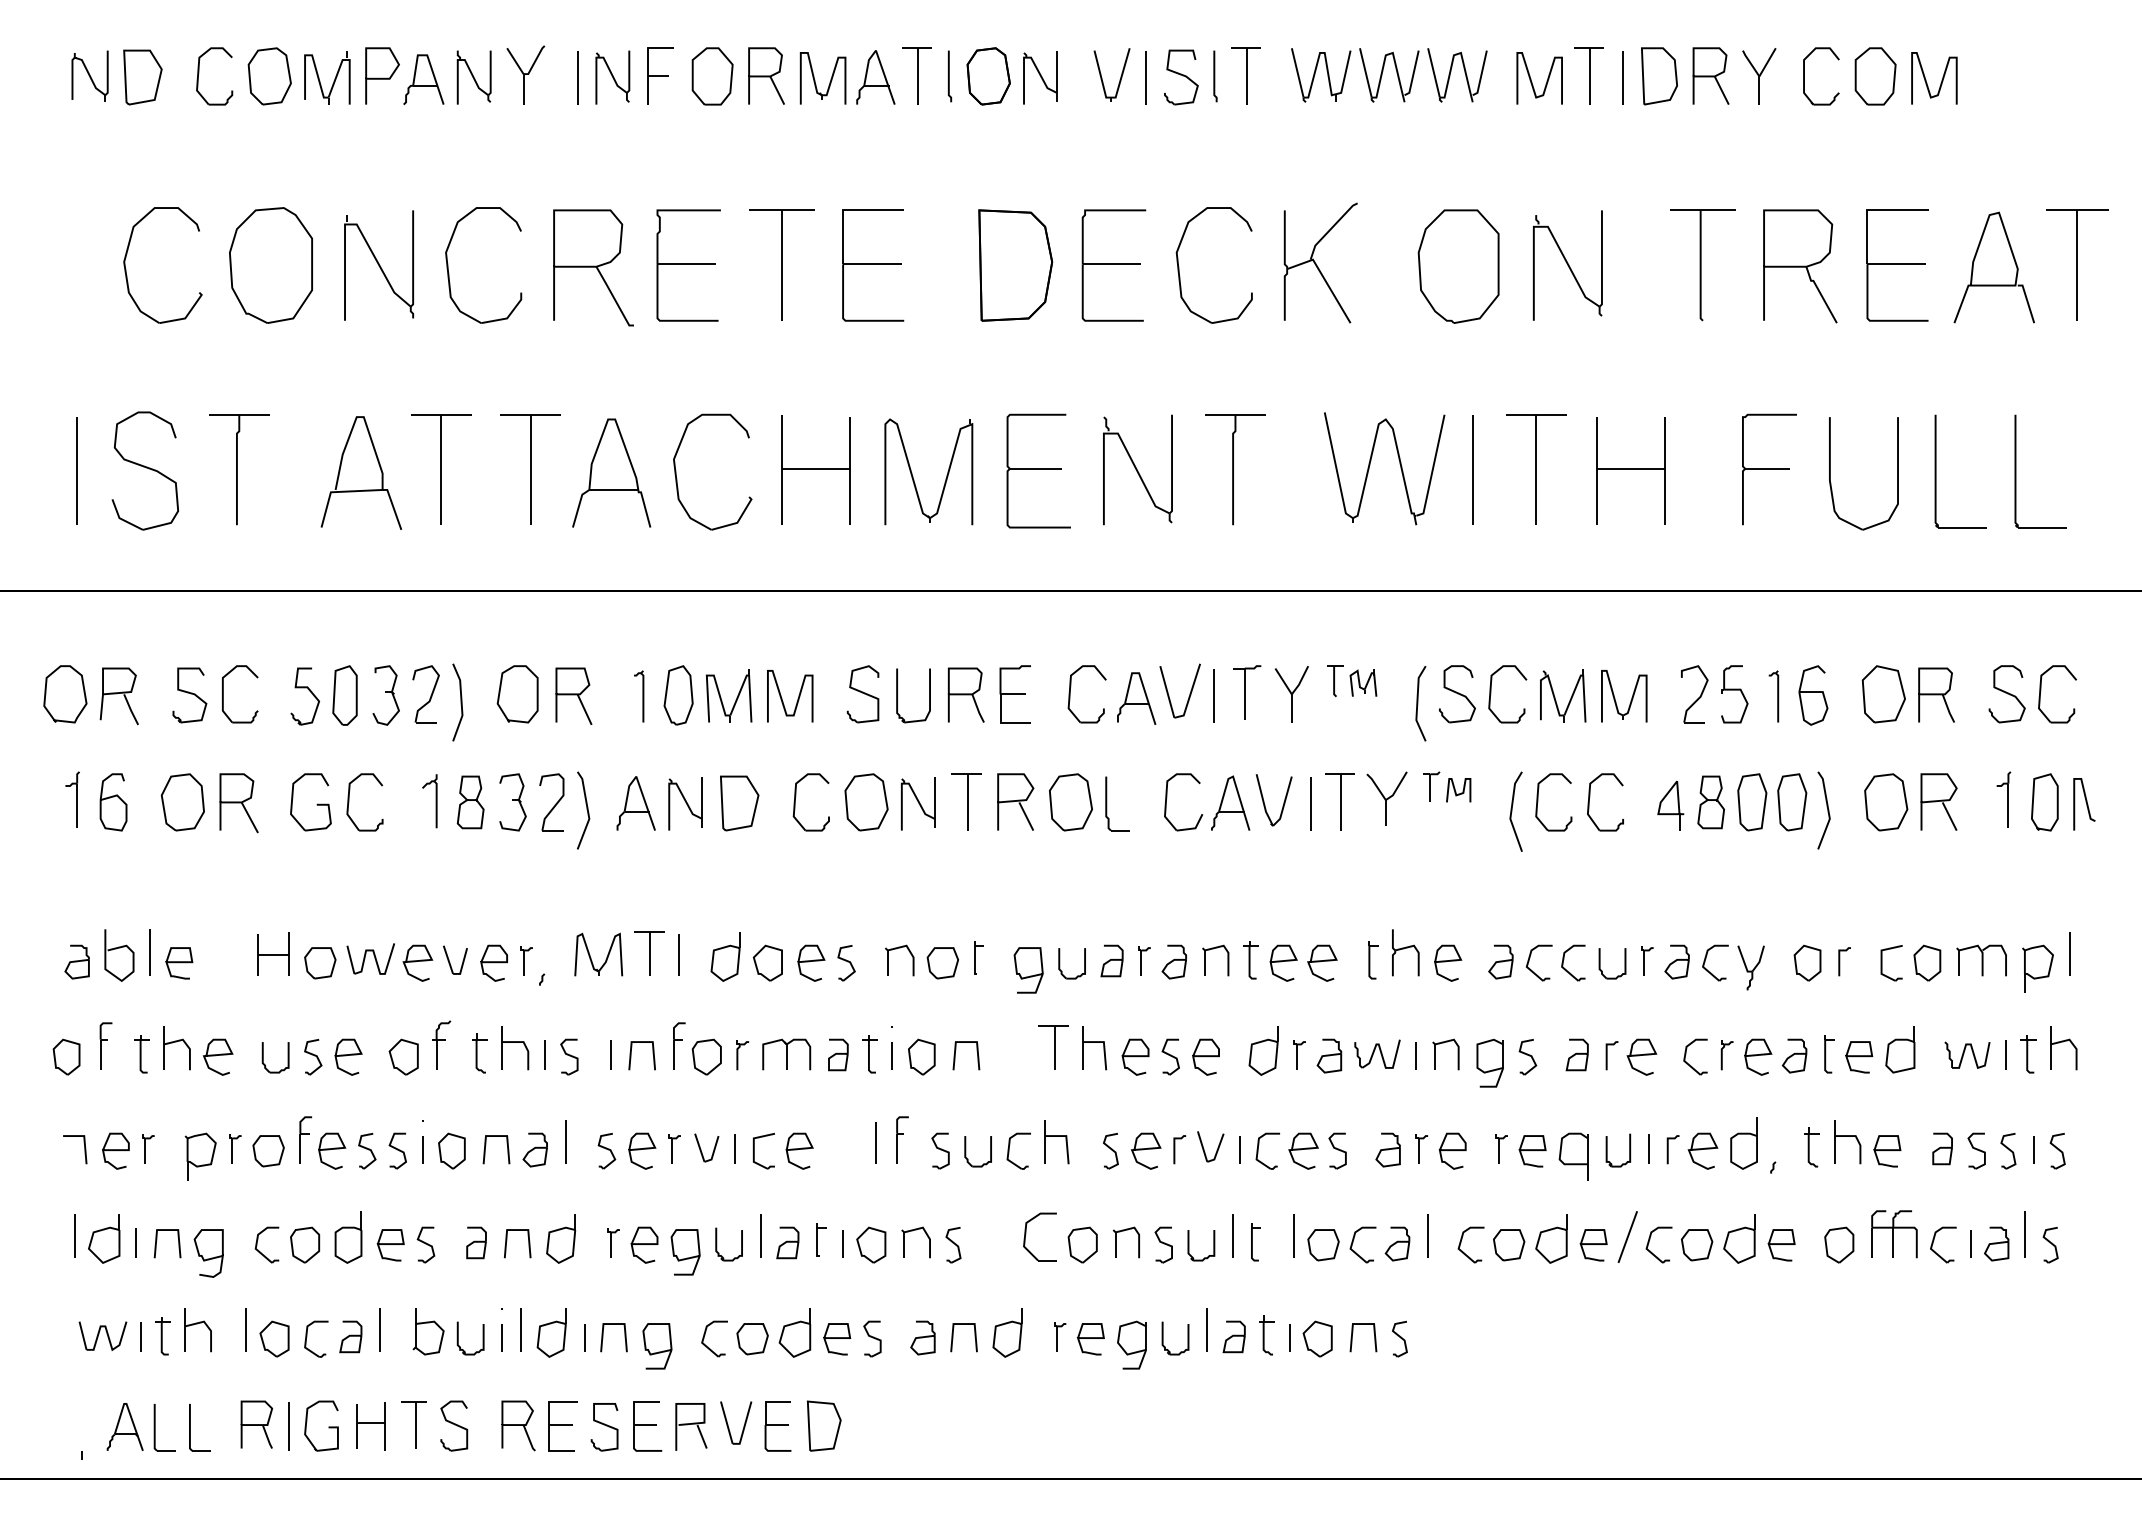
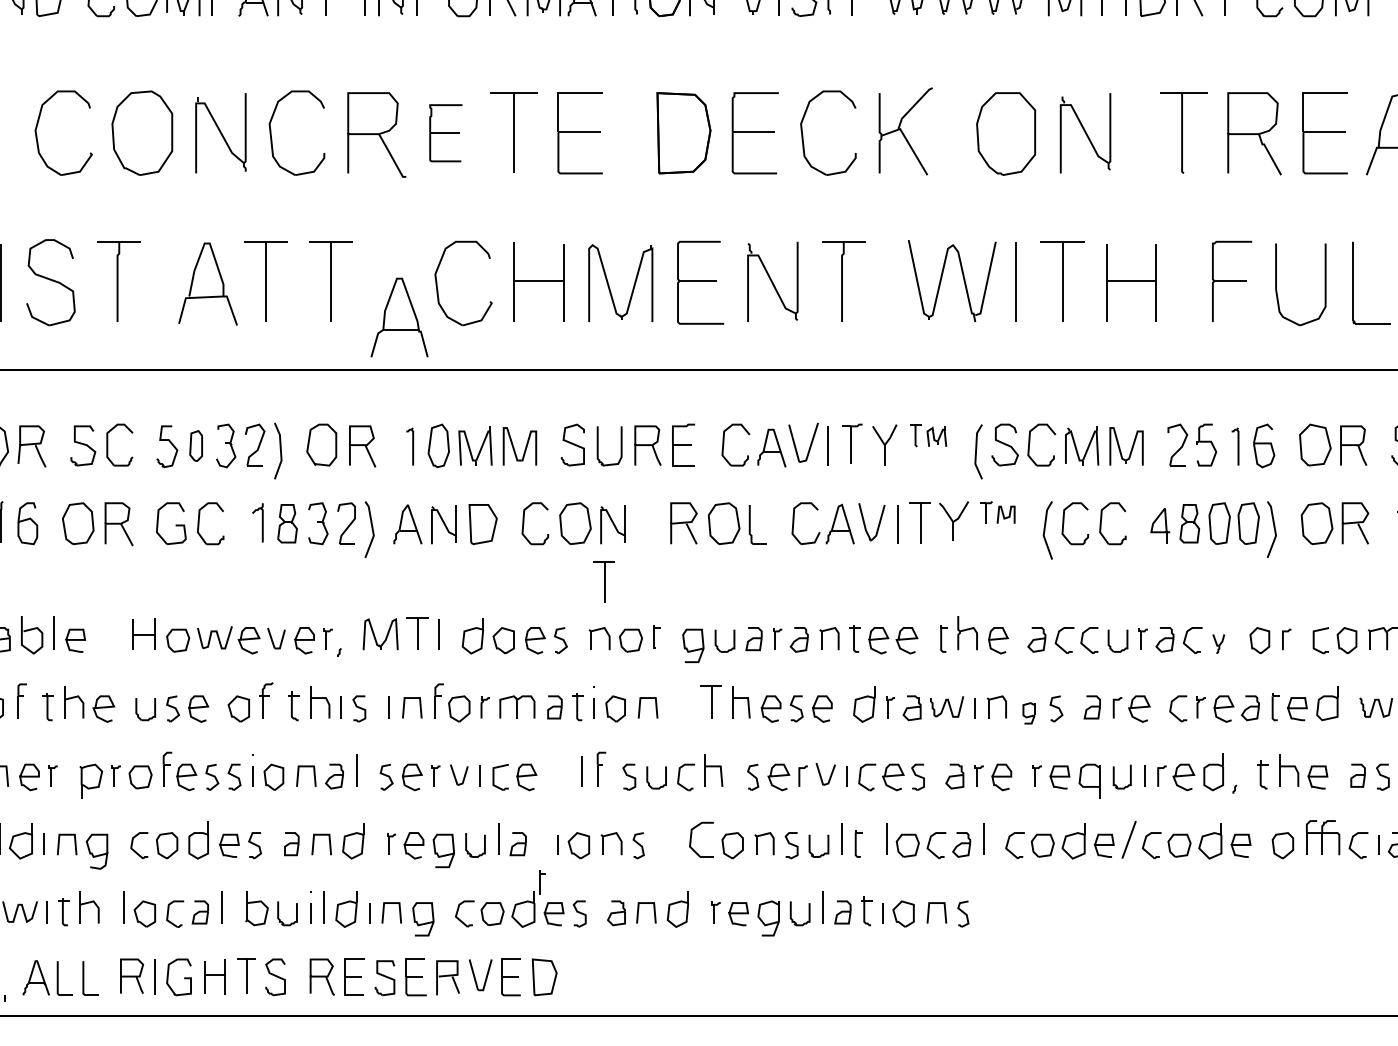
part: (688, 265) -> (445, 133), size x0.7
part: (611, 472) -> (399, 317), moved
part: (344, 695) -> (195, 445), size x0.7
part: (966, 801) -> (603, 581), moved
part: (1750, 967) -> (1218, 643), size x0.6
part: (1489, 1062) -> (1028, 712), size x0.6
part: (821, 1239) -> (542, 882), moved

